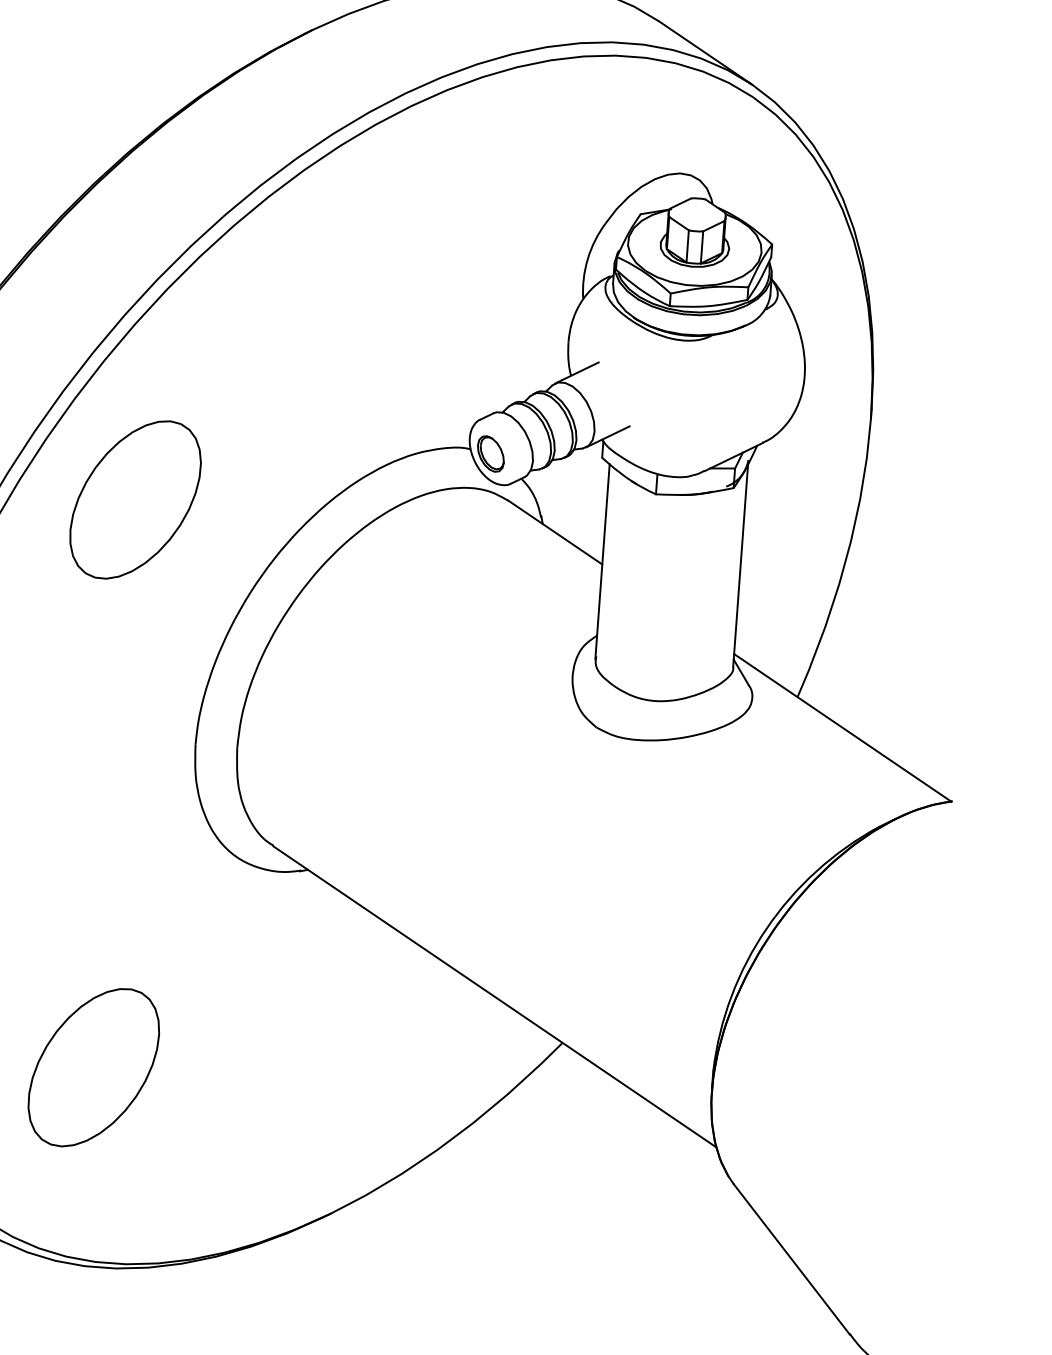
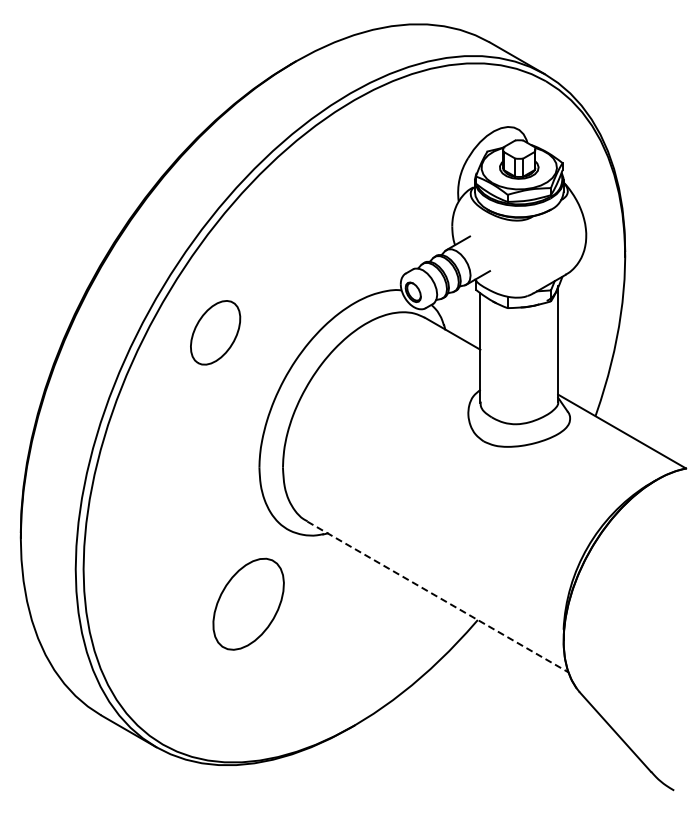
part: (135, 499) -> (215, 332), size x0.7
line: (494, 995) -> (437, 596), solid -> dashed
part: (93, 1066) -> (248, 603), moved

